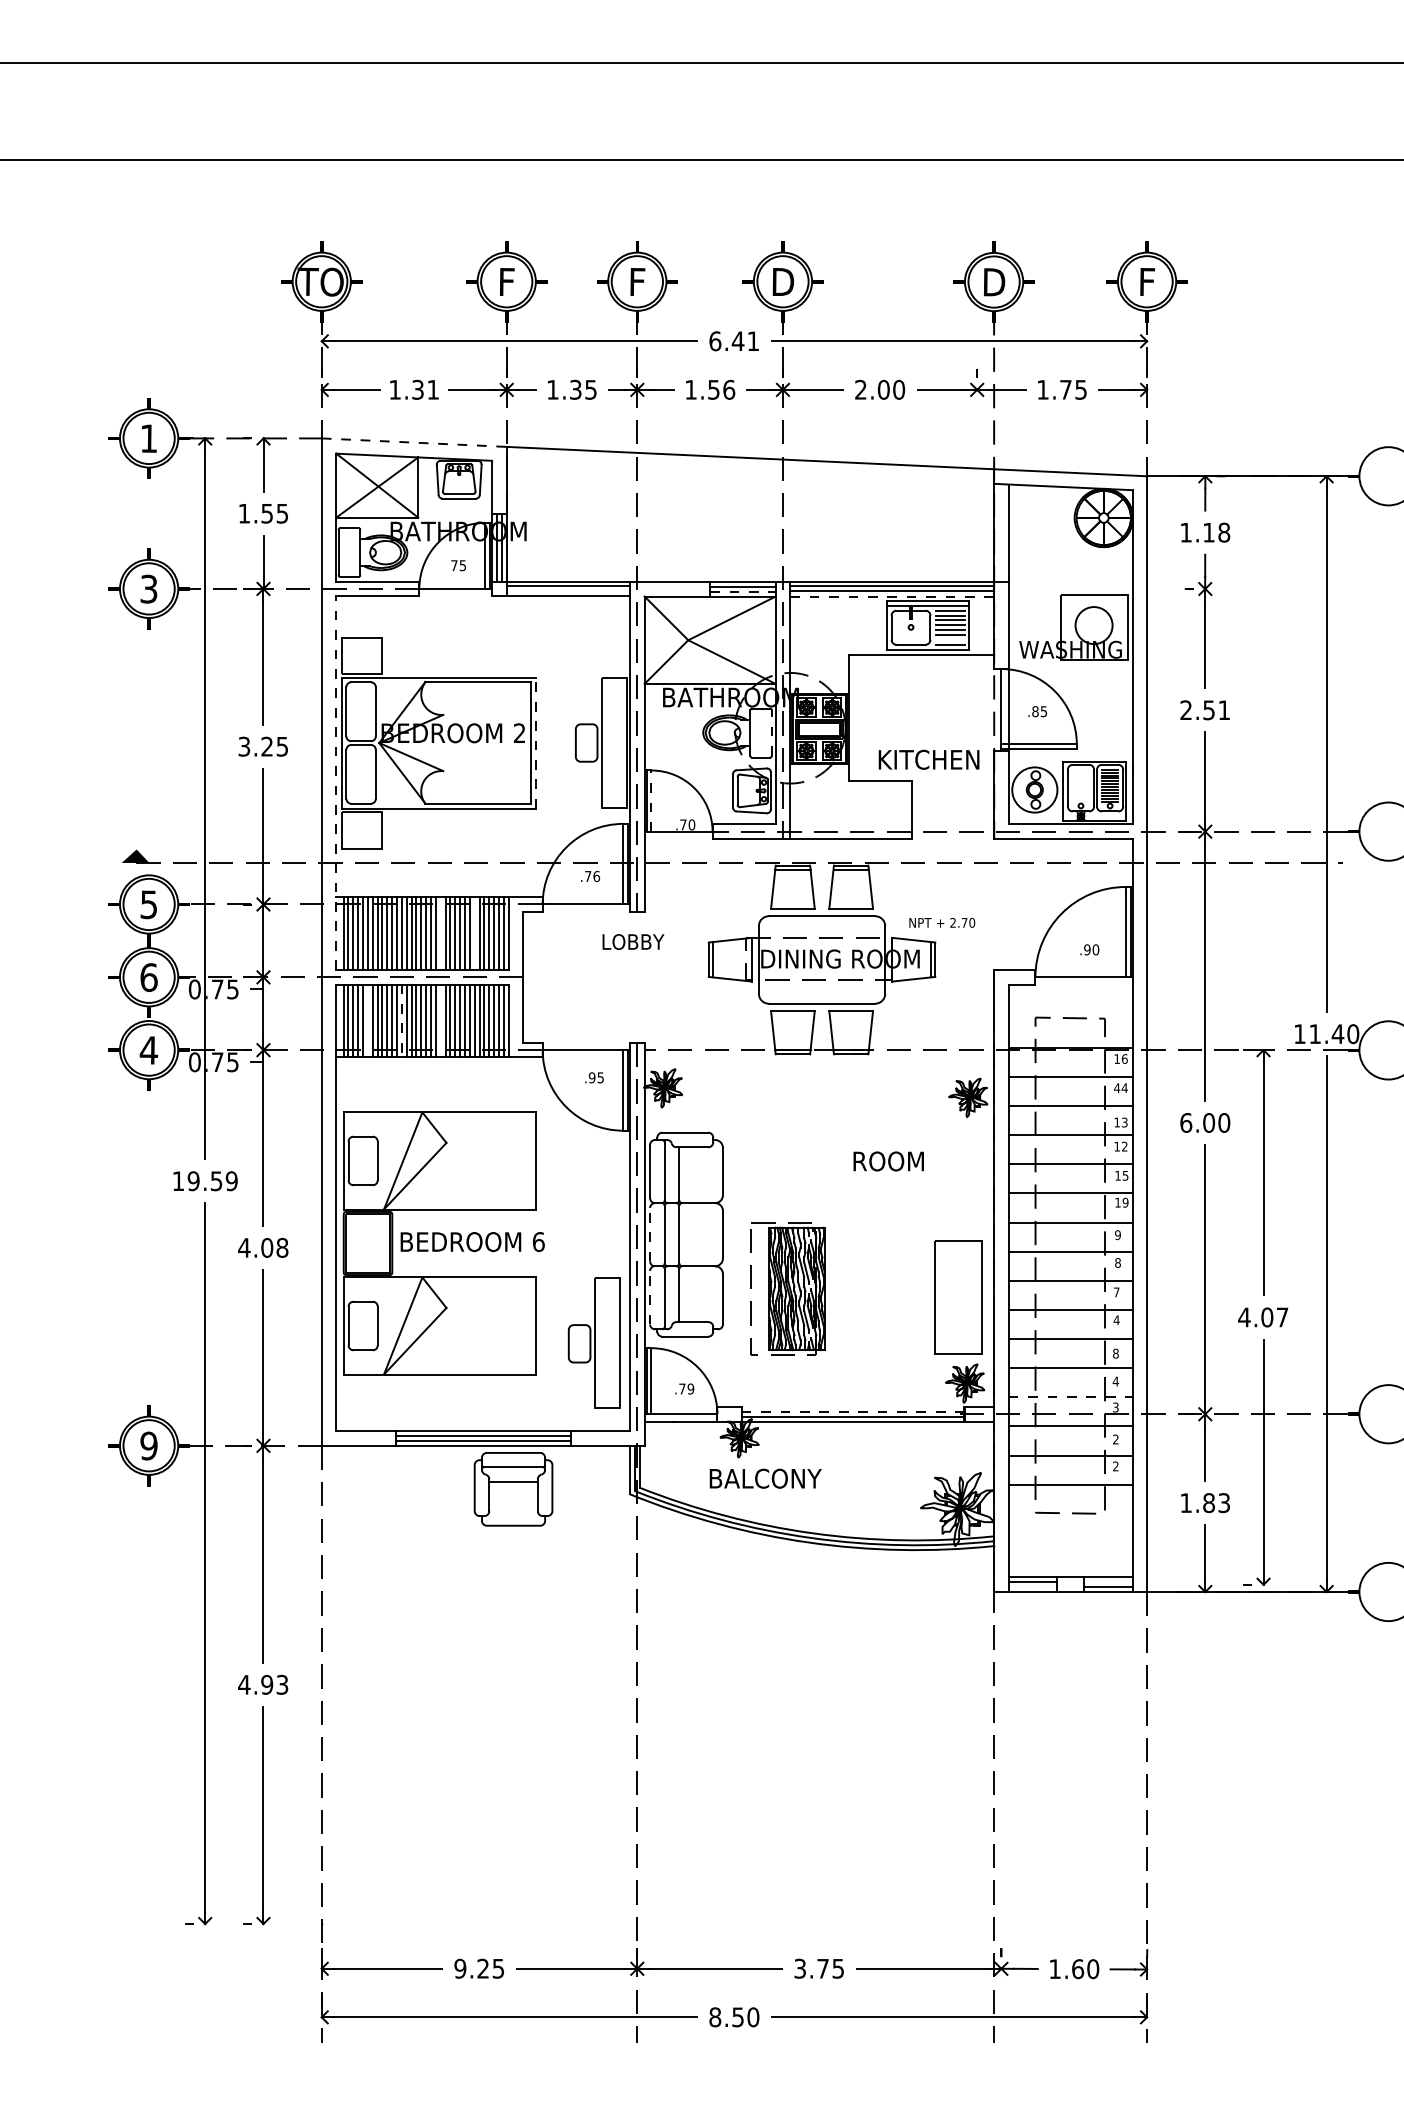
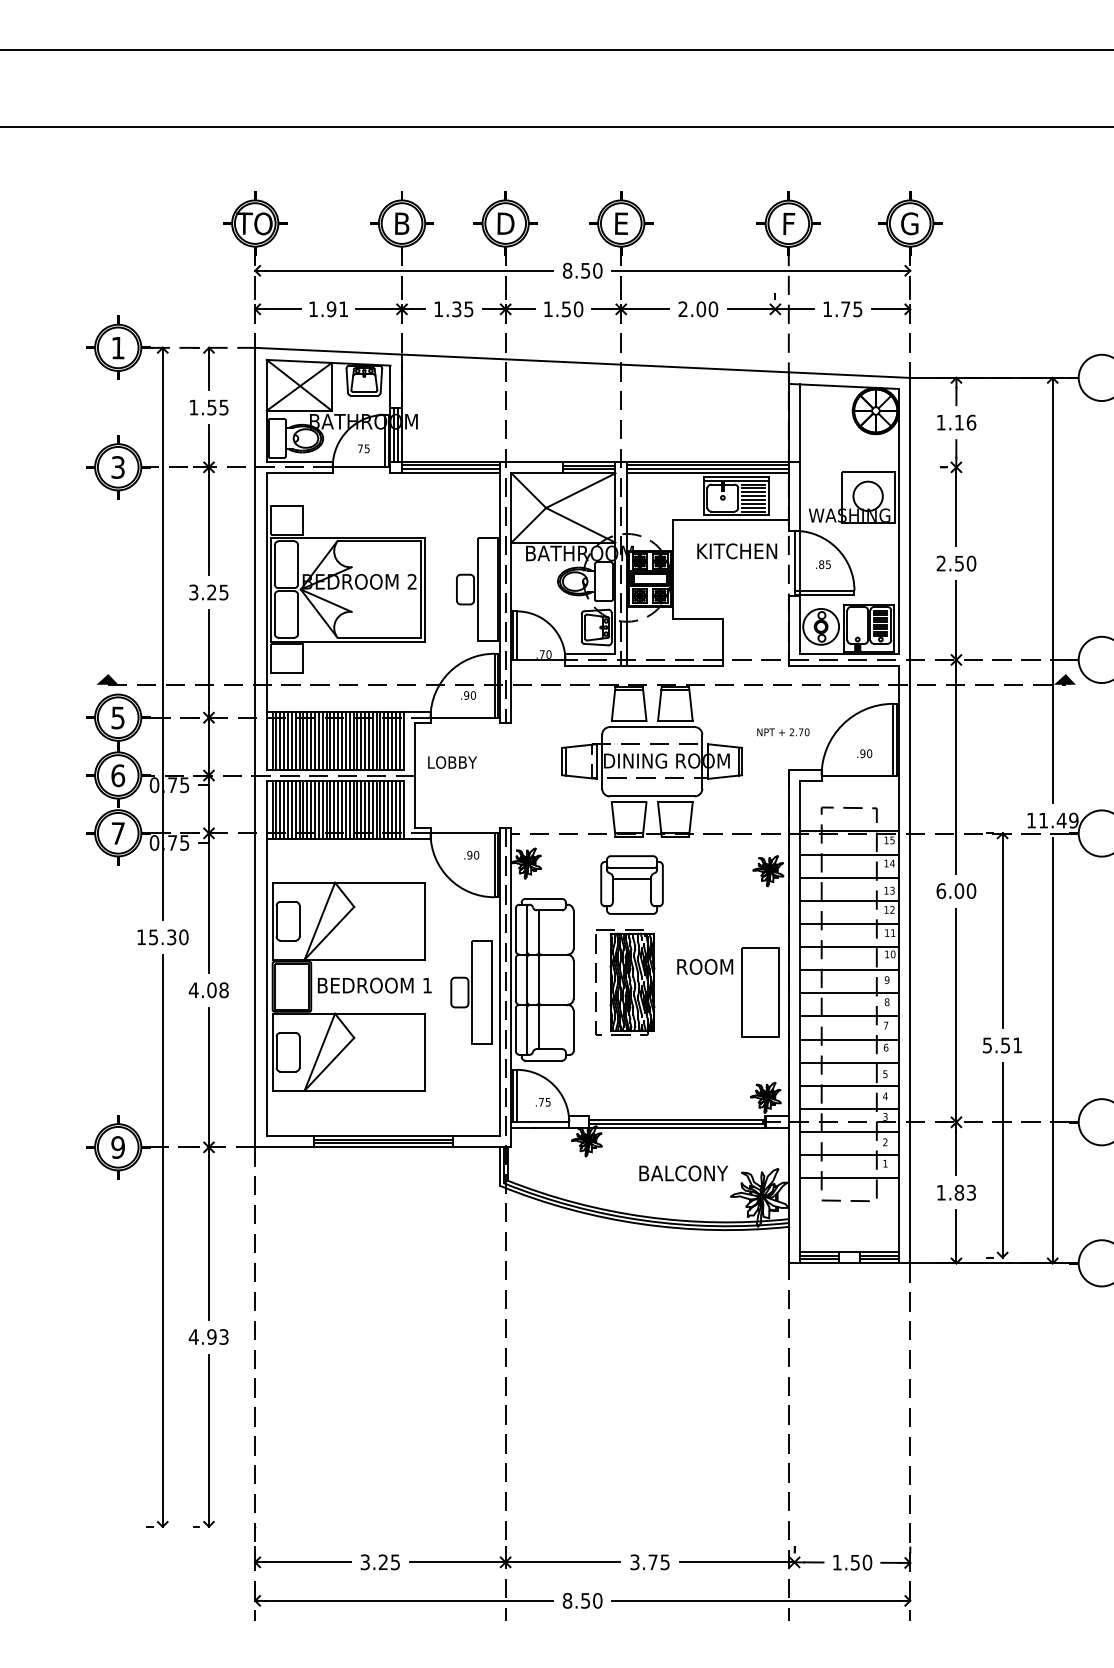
text: (506, 281) -> (401, 223), F -> B
text: (637, 281) -> (505, 223), F -> D
text: (1146, 281) -> (909, 223), F -> G
text: (783, 282) -> (621, 224), D -> E
text: (994, 282) -> (789, 224), D -> F
text: (734, 341) -> (582, 270), 6.41 -> 8.50
text: (417, 389) -> (331, 309), 1.31 -> 1.91
text: (729, 389) -> (578, 309), 1.56 -> 1.50
line: (414, 442) -> (328, 351), dashed -> solid
text: (1224, 532) -> (971, 422), 1.18 -> 1.16
line: (568, 591) -> (451, 469), added
line: (742, 591) -> (589, 469), dashed -> solid
line: (892, 596) -> (708, 473), dashed -> solid
line: (949, 639) -> (753, 507), added
text: (1224, 710) -> (971, 563), 2.51 -> 2.50
line: (771, 733) -> (612, 582), dashed -> solid
line: (536, 743) -> (425, 589), dashed -> solid
text: (928, 759) -> (736, 551), moved
line: (336, 783) -> (266, 621), dashed -> solid
line: (651, 801) -> (516, 635), dashed -> solid
fill: (1341, 855) -> (1064, 678), added
text: (592, 876) -> (470, 695), .76 -> .90
text: (942, 922) -> (783, 732), moved
line: (440, 933) -> (349, 740), added
line: (474, 933) -> (376, 740), added
text: (633, 941) -> (452, 762), moved
line: (367, 1020) -> (291, 809), added
line: (440, 1020) -> (349, 809), added
line: (401, 1021) -> (318, 810), dashed -> solid
text: (1353, 1034) -> (1074, 820), 11.40 -> 11.49
text: (148, 1050) -> (117, 833), 4 -> 7
text: (1124, 1058) -> (892, 839), 16 -> 15
text: (600, 1077) -> (476, 855), .95 -> .90
text: (1117, 1087) -> (886, 862), 44 -> 14
text: (888, 1161) -> (705, 966), moved
text: (1125, 1175) -> (893, 932), 15 -> 11
text: (212, 1181) -> (168, 937), 19.59 -> 15.30
text: (1125, 1202) -> (893, 954), 19 -> 10
line: (650, 1234) -> (516, 979), dashed -> solid
text: (538, 1242) -> (427, 985), 6 -> 1
part: (787, 1288) -> (624, 982), moved
line: (650, 1297) -> (516, 1029), dashed -> solid
part: (958, 1297) -> (760, 992), moved
text: (1263, 1317) -> (1002, 1045), 4.07 -> 5.51
text: (1116, 1320) -> (885, 1047), 4 -> 6
part: (593, 1342) -> (470, 991), moved
text: (1115, 1353) -> (885, 1074), 8 -> 5
text: (690, 1388) -> (547, 1101), .79 -> .75
line: (1070, 1397) -> (849, 1108), dashed -> solid
line: (853, 1411) -> (677, 1120), dashed -> solid
text: (1115, 1466) -> (885, 1163), 2 -> 1
text: (765, 1478) -> (683, 1173), moved
part: (513, 1489) -> (631, 885), moved
line: (1107, 1582) -> (878, 1255), added
line: (1032, 1587) -> (819, 1259), added
text: (460, 1968) -> (365, 1562), 9.25 -> 3.25
text: (1078, 1969) -> (855, 1562), 1.60 -> 1.50

